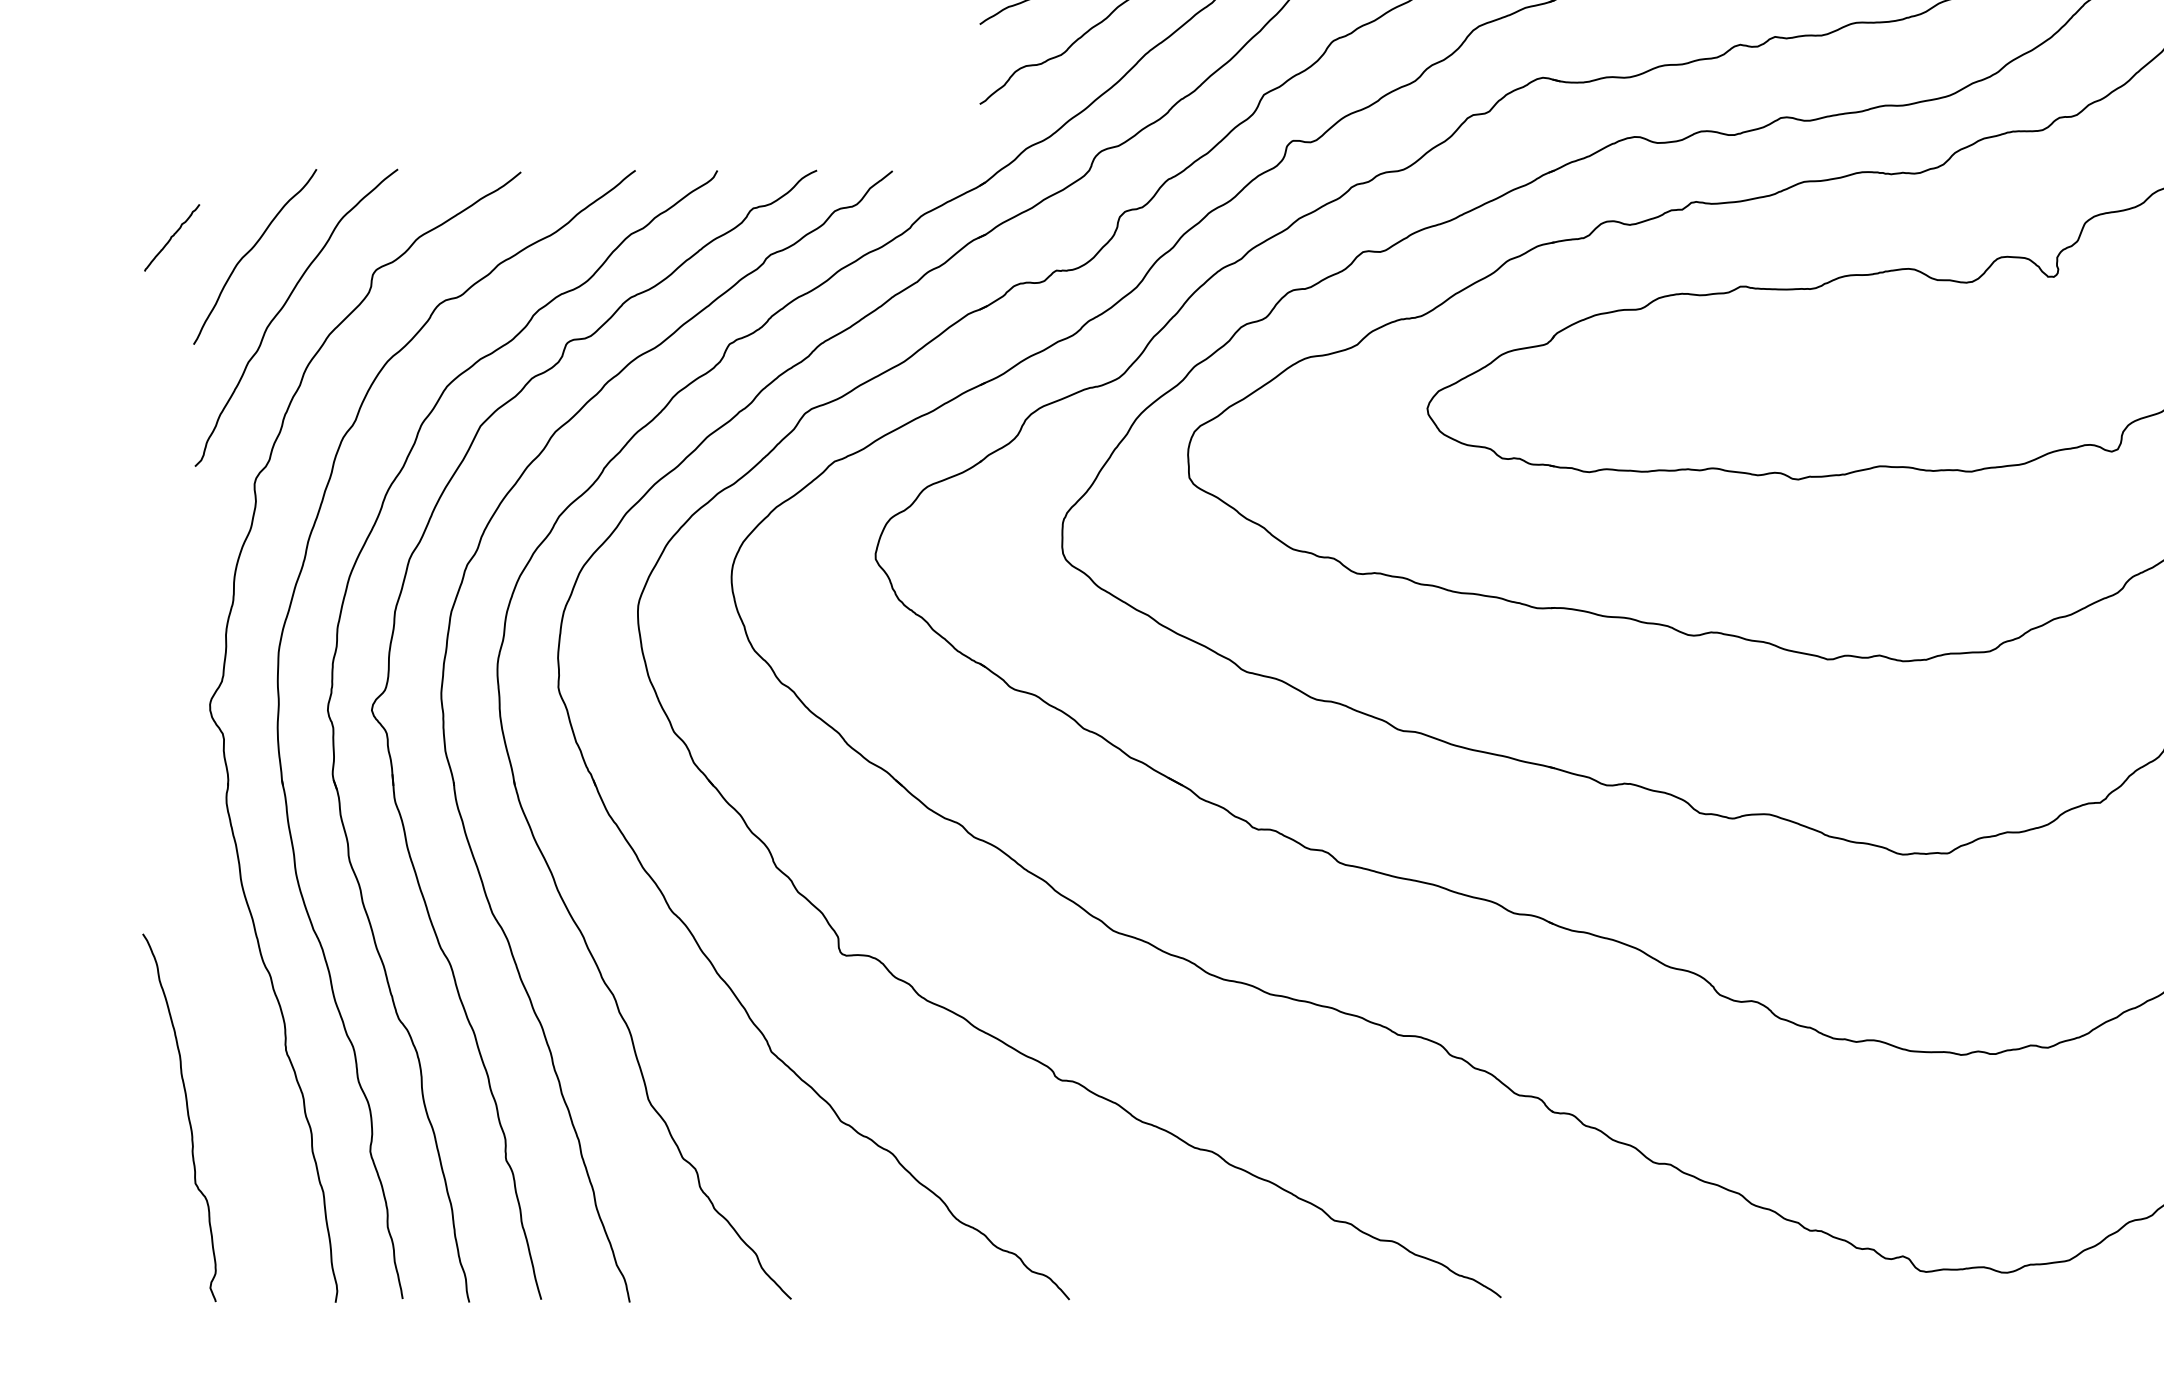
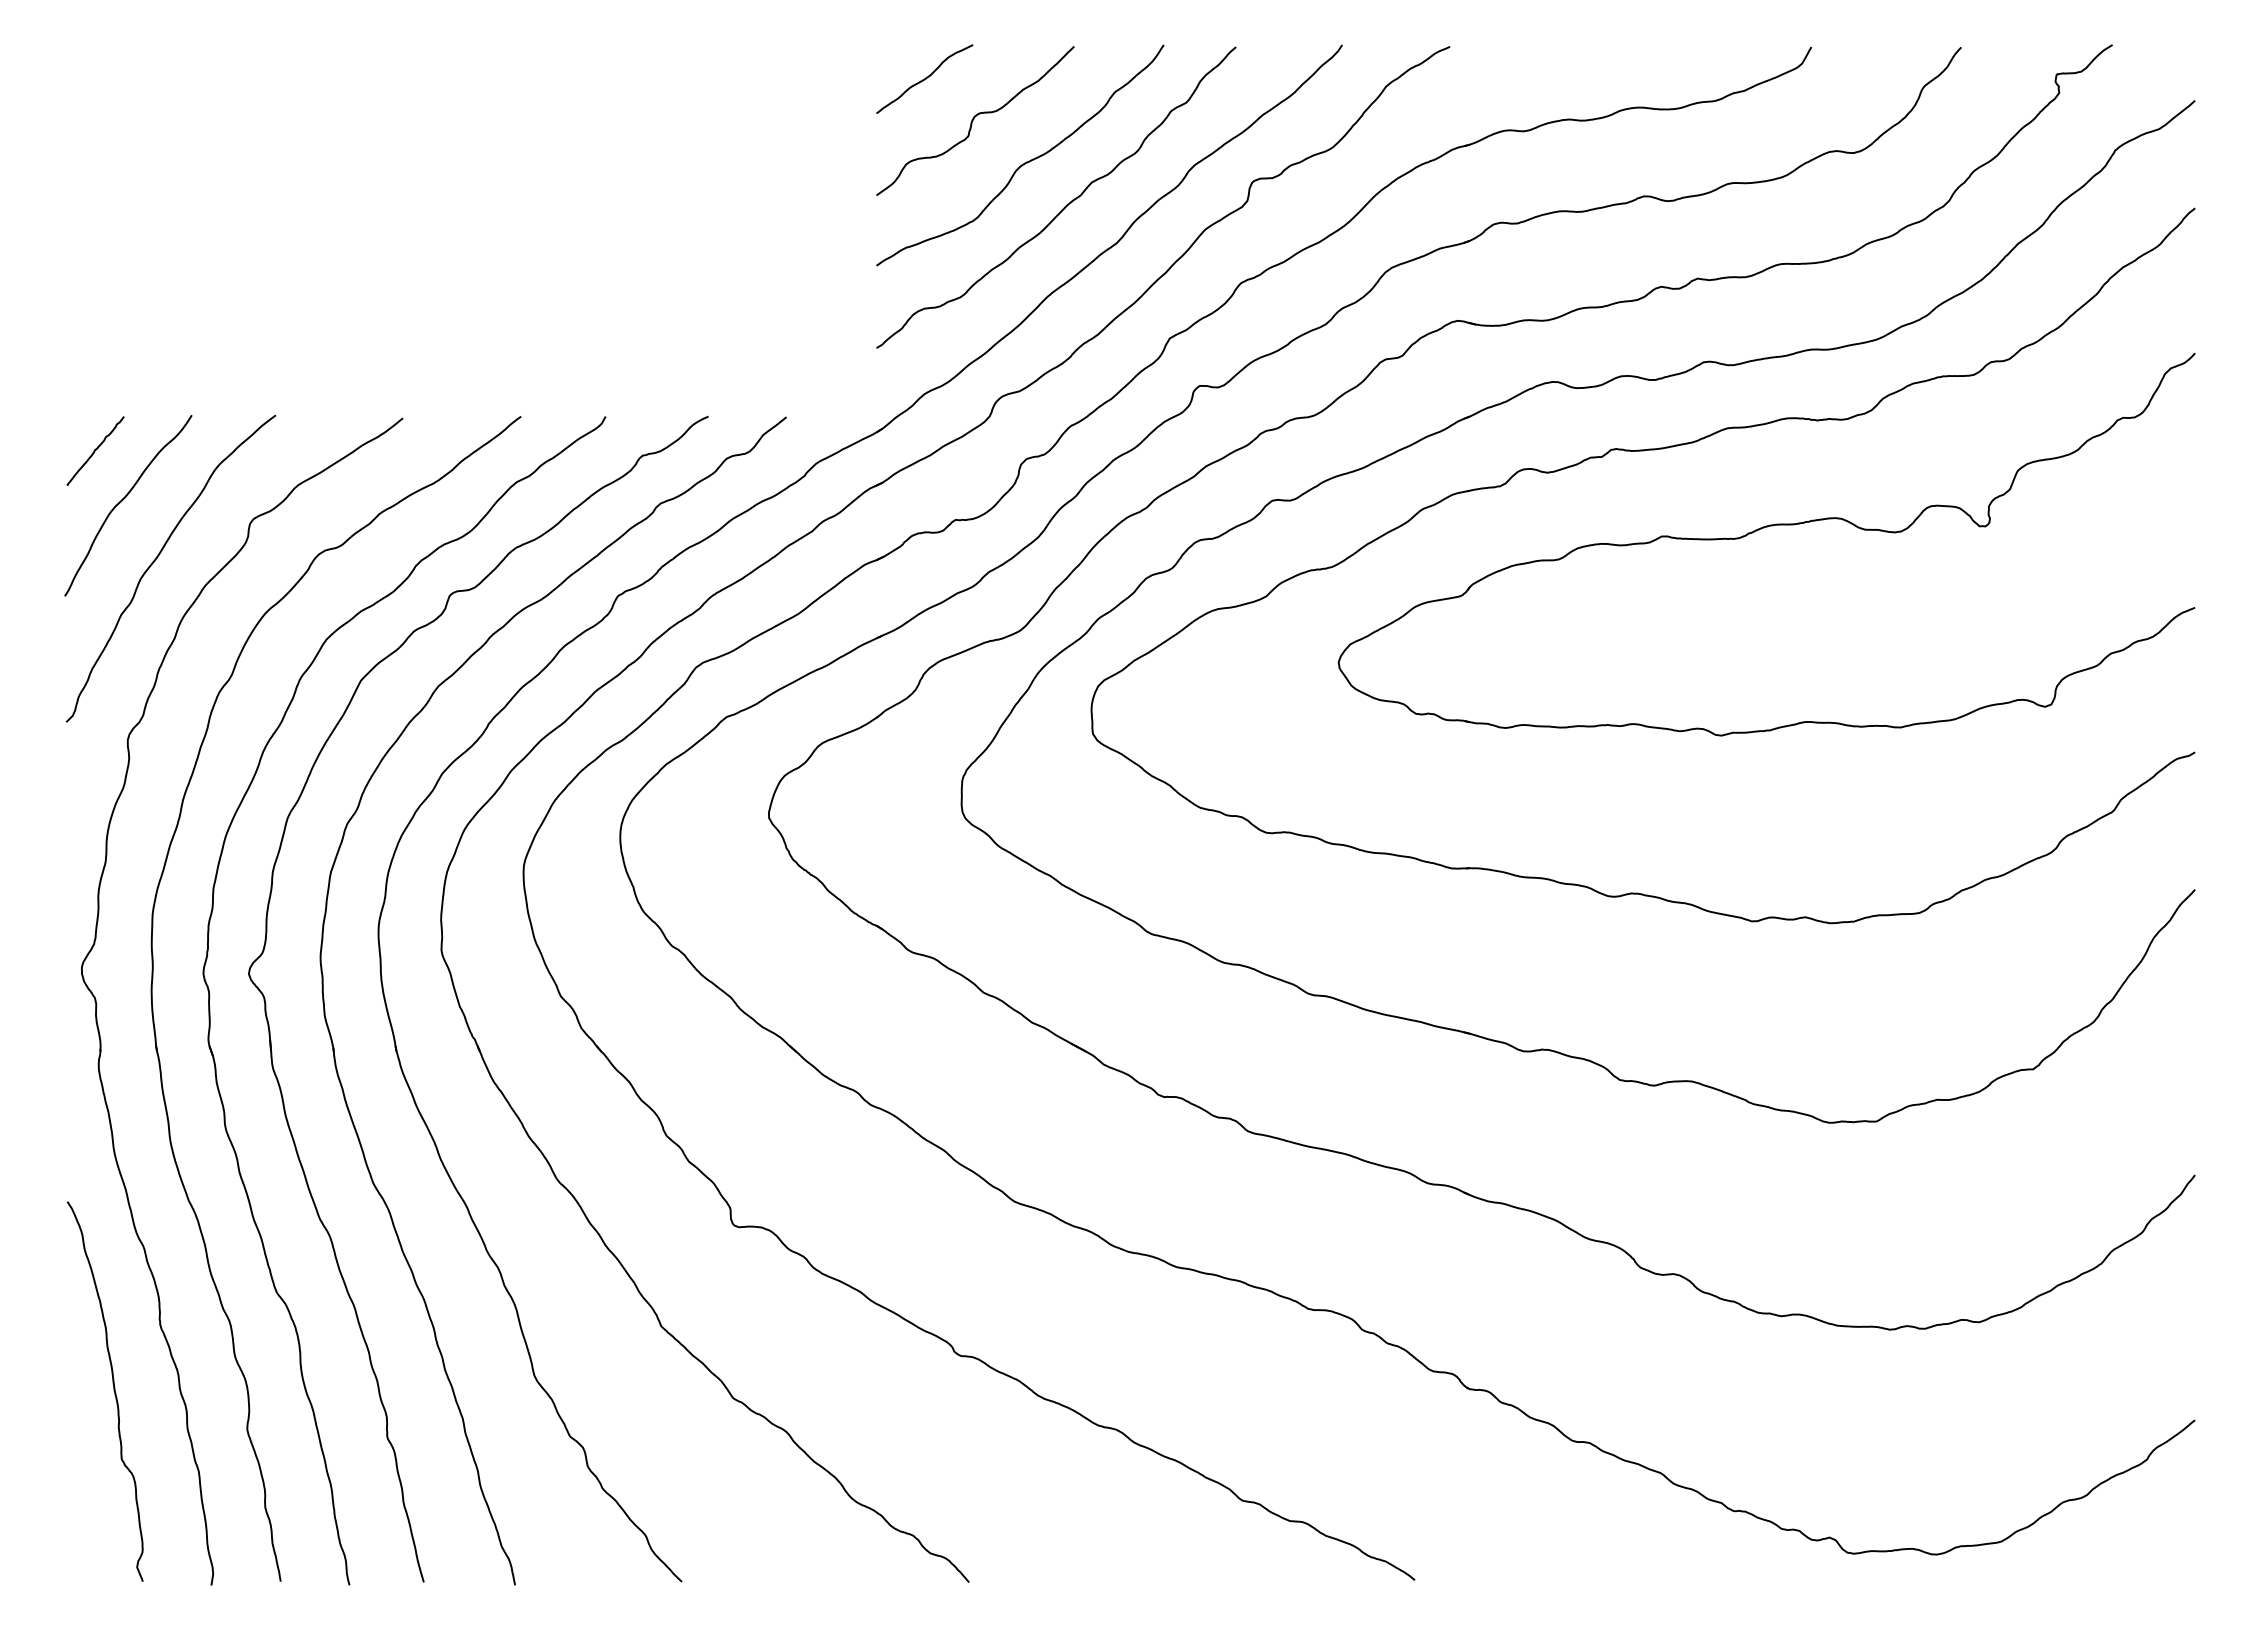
curve: (171, 237) -> (95, 450), moved
curve: (187, 1116) -> (113, 1390), moved

